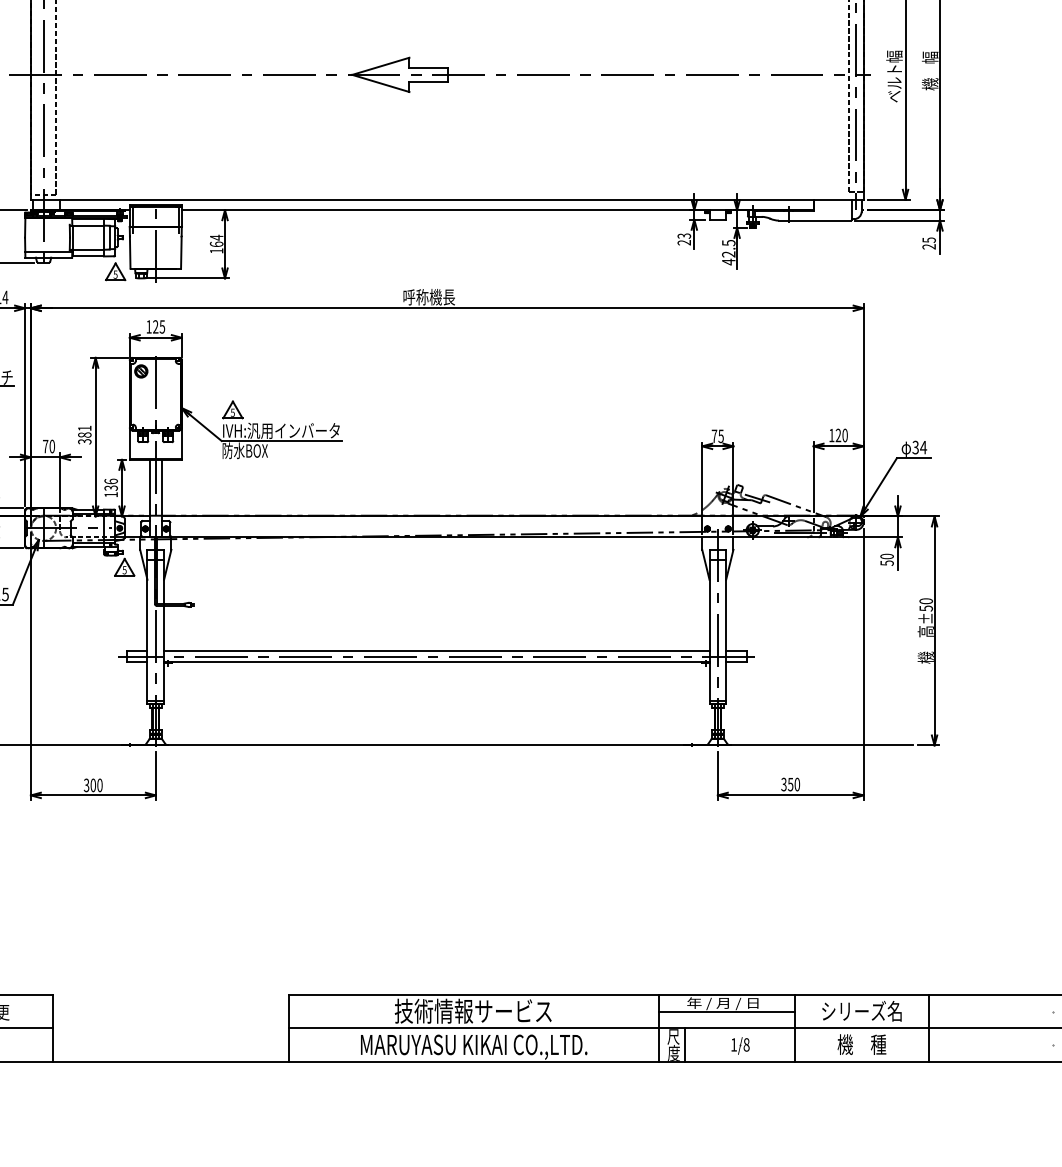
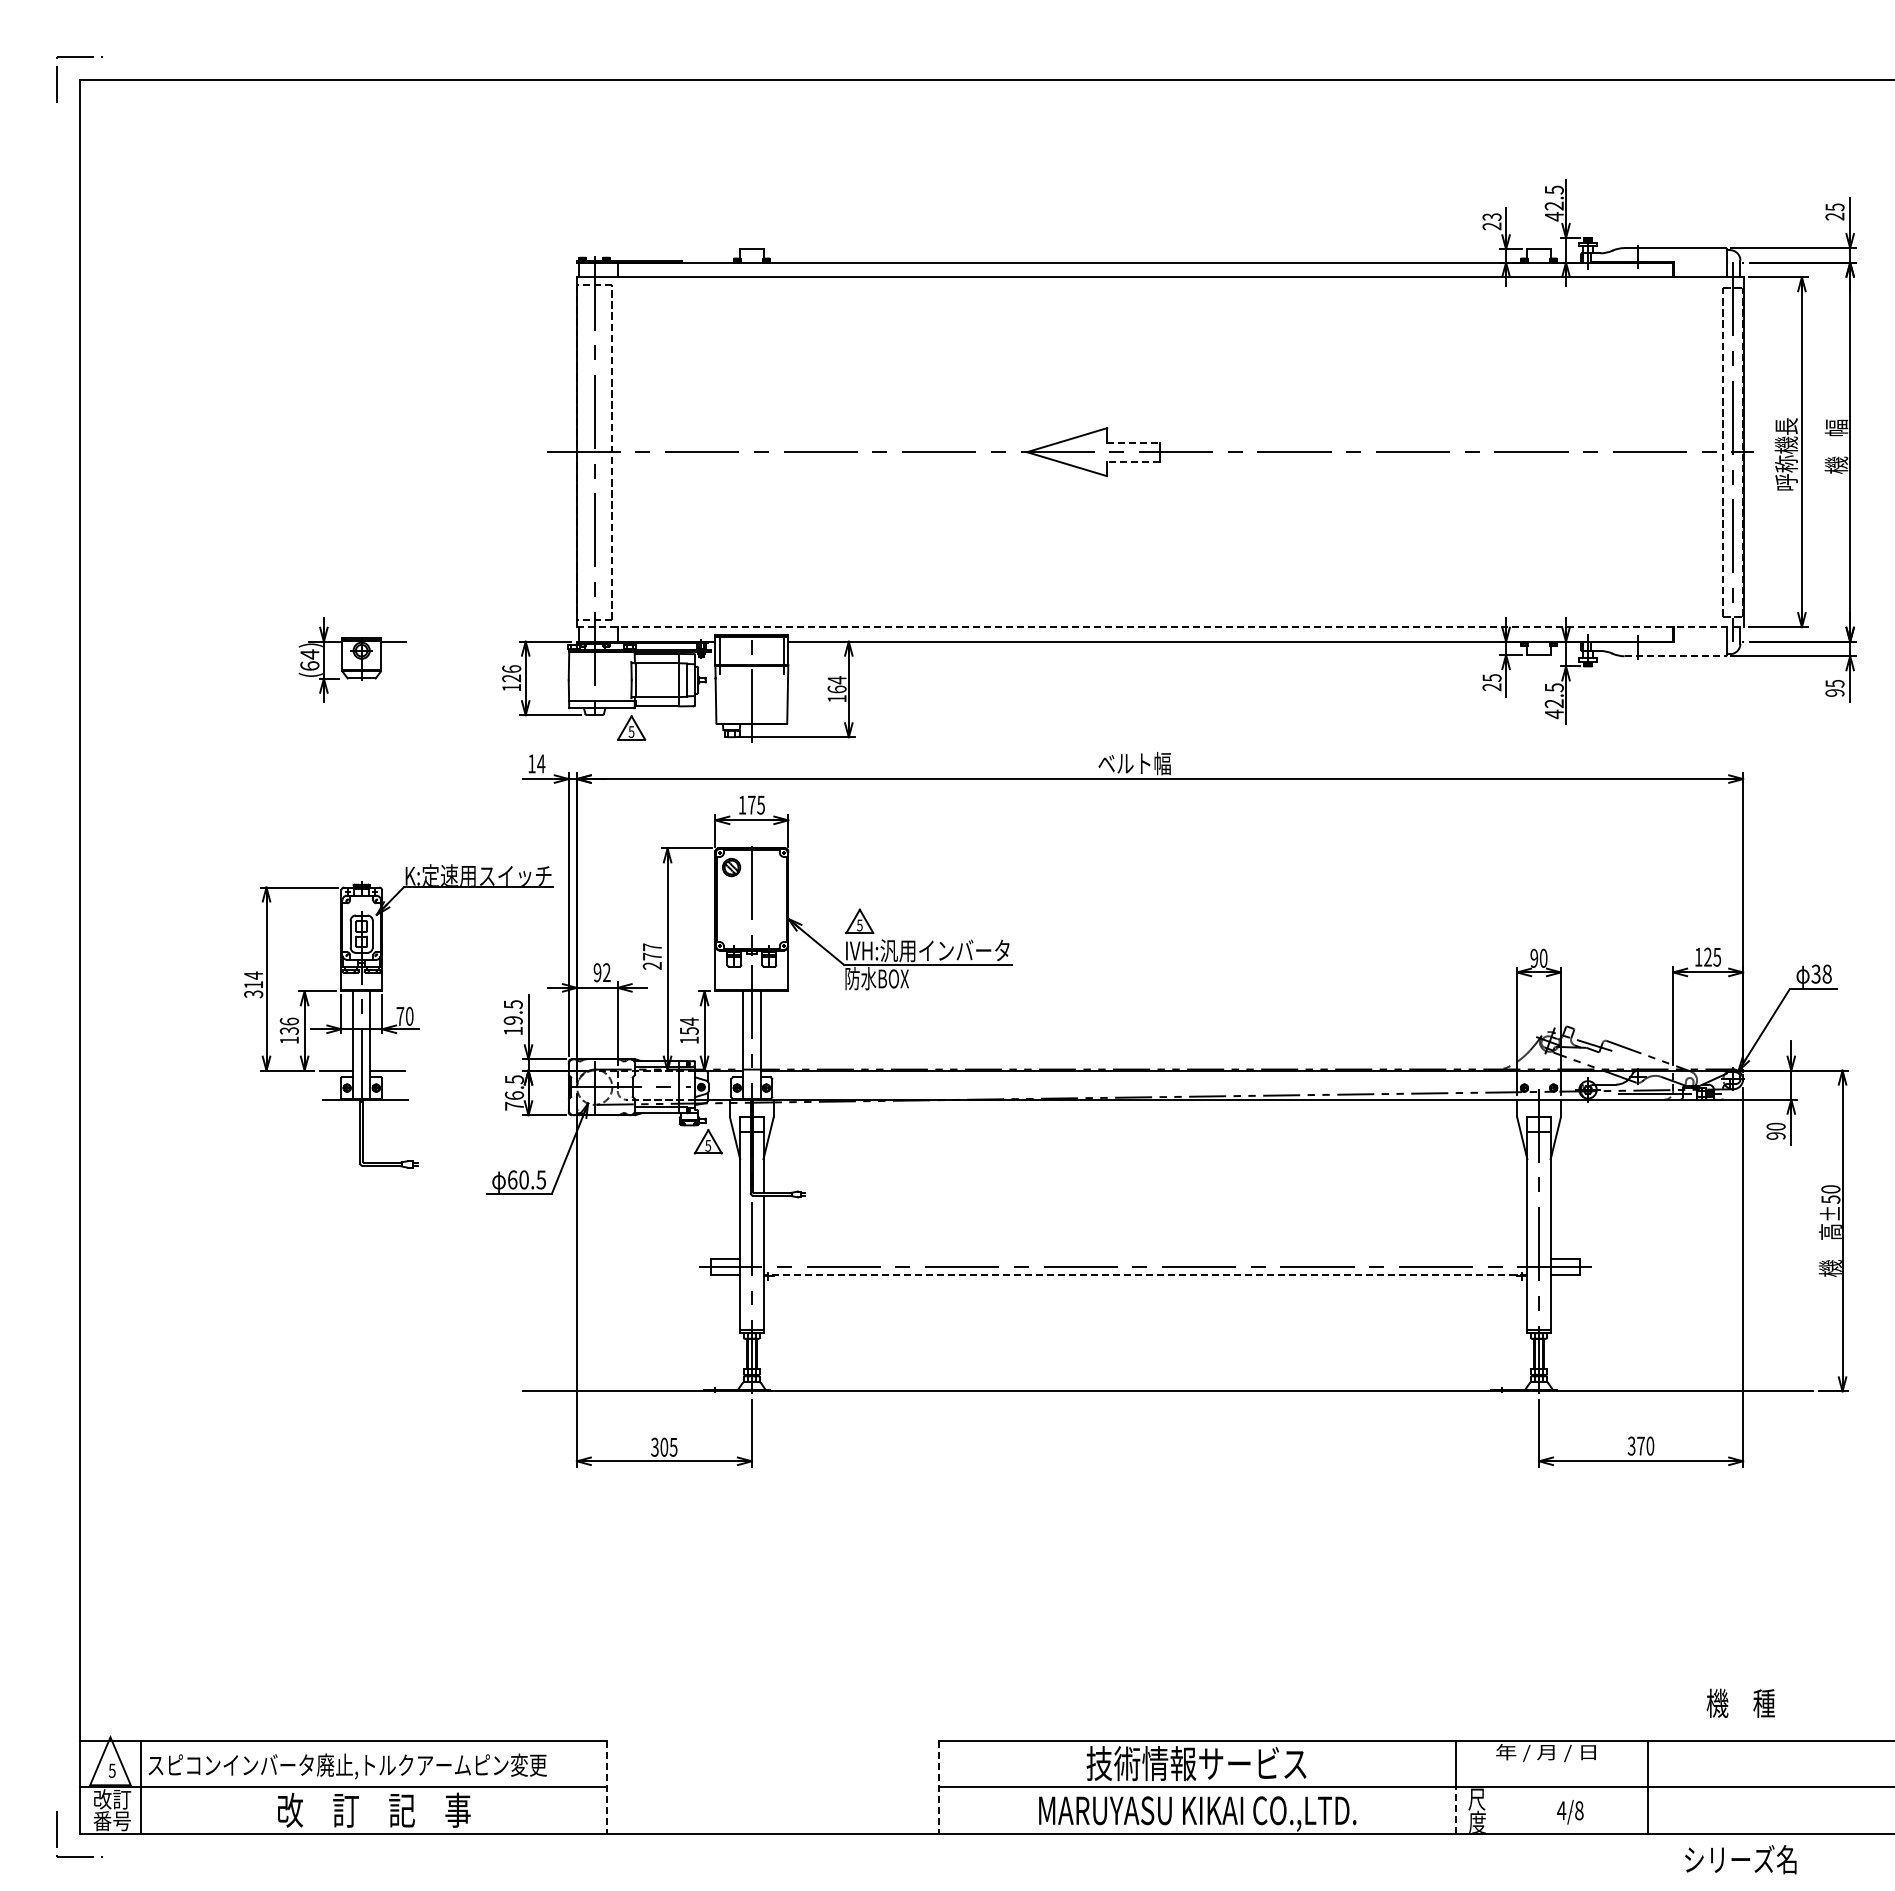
line: (428, 67) -> (1133, 442), solid -> dashed
text: (894, 76) -> (1786, 454), ベルト幅 -> 呼称機長
line: (428, 81) -> (1133, 461), solid -> dashed
line: (447, 200) -> (1160, 627), solid -> dashed
line: (815, 220) -> (1675, 656), solid -> dashed
text: (683, 235) -> (1491, 677), 23 -> 25
text: (929, 246) -> (1835, 692), 25 -> 95
part: (115, 271) -> (631, 727), moved
text: (429, 297) -> (1134, 763), 呼称機長 -> ベルト幅
text: (155, 326) -> (751, 804), 125 -> 175
text: (84, 434) -> (651, 956), 381 -> 277
text: (845, 434) -> (1717, 956), 120 -> 125
text: (717, 435) -> (1538, 957), 75 -> 90
text: (48, 446) -> (601, 972), 70 -> 92
text: (923, 447) -> (1827, 973), 34 -> 38
text: (110, 484) -> (688, 1025), 136 -> 154
text: (886, 563) -> (1775, 1136), 50 -> 90
line: (436, 650) -> (1145, 1258), removed
line: (436, 662) -> (1145, 1274), solid -> dashed
text: (99, 784) -> (673, 1446), 300 -> 305
text: (790, 784) -> (1640, 1445), 350 -> 370
line: (726, 1011) -> (1551, 1764), removed
text: (861, 1011) -> (1740, 1859), moved
line: (52, 1028) -> (607, 1787), solid -> dashed
line: (289, 1028) -> (938, 1787), solid -> dashed
line: (928, 1028) -> (1834, 1787), removed
line: (658, 1044) -> (1456, 1810), solid -> dashed
line: (685, 1044) -> (1493, 1810), removed
text: (733, 1044) -> (1561, 1810), 1/8 -> 4/8
text: (861, 1044) -> (1740, 1702), moved

